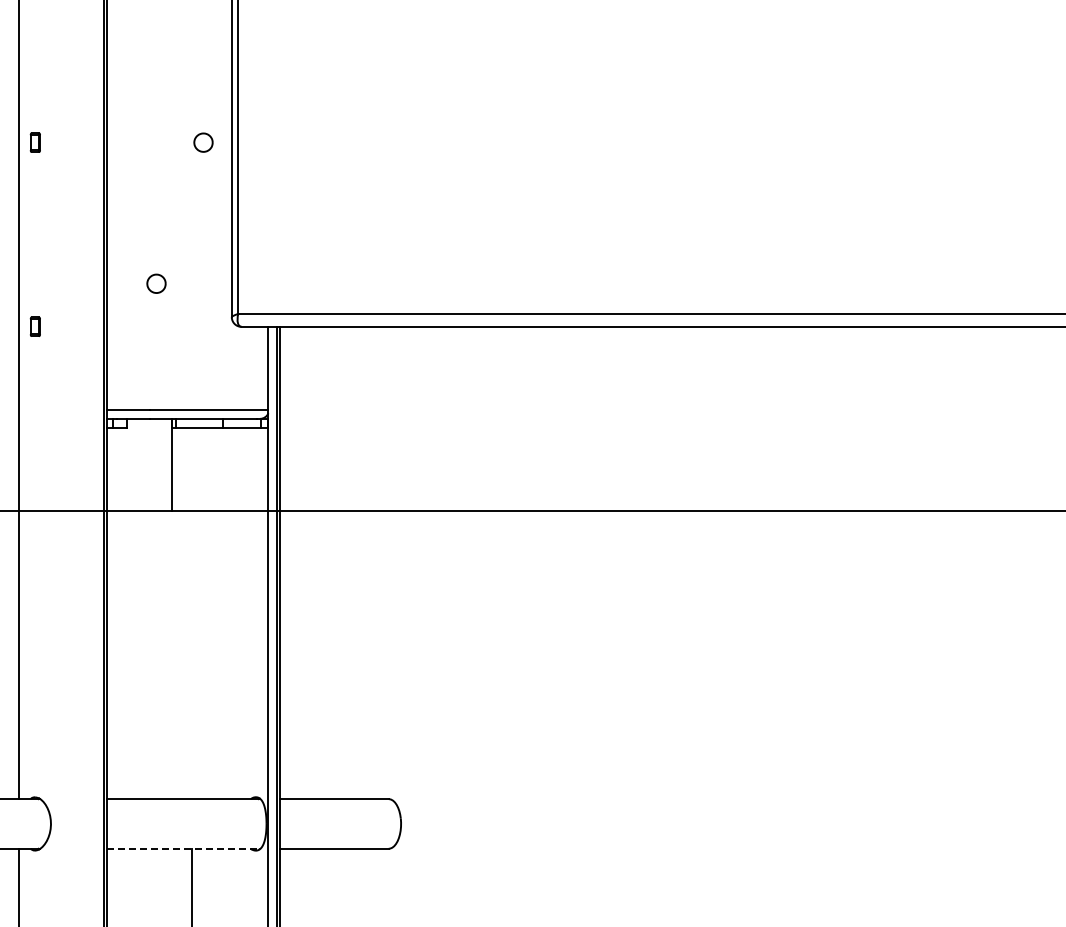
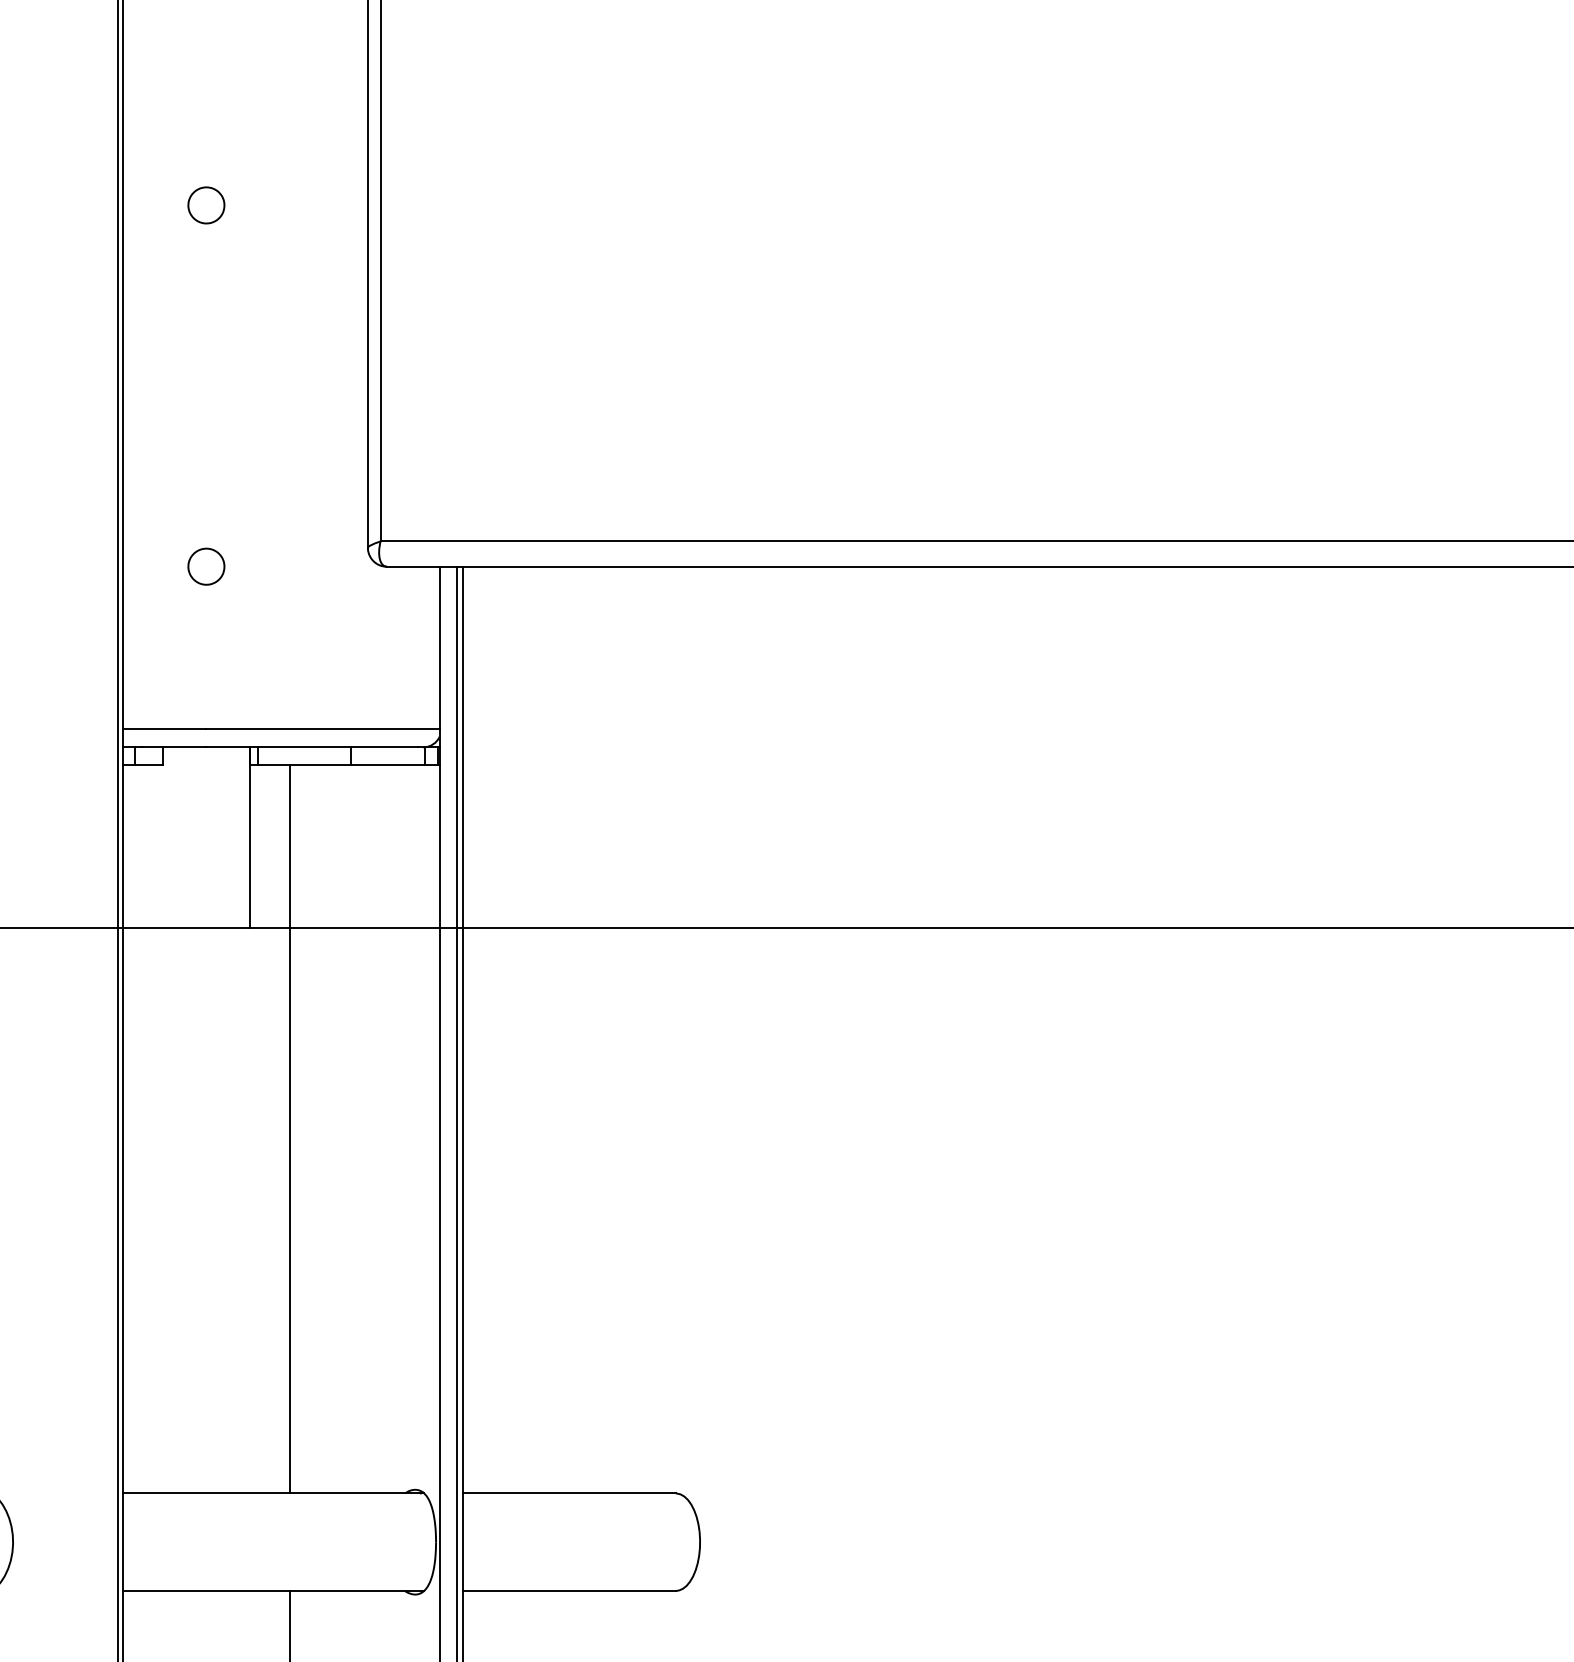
part: (203, 142) -> (206, 205), moved
part: (156, 283) -> (206, 566), moved
line: (191, 613) -> (288, 1129), added
line: (183, 848) -> (273, 1590), dashed -> solid

